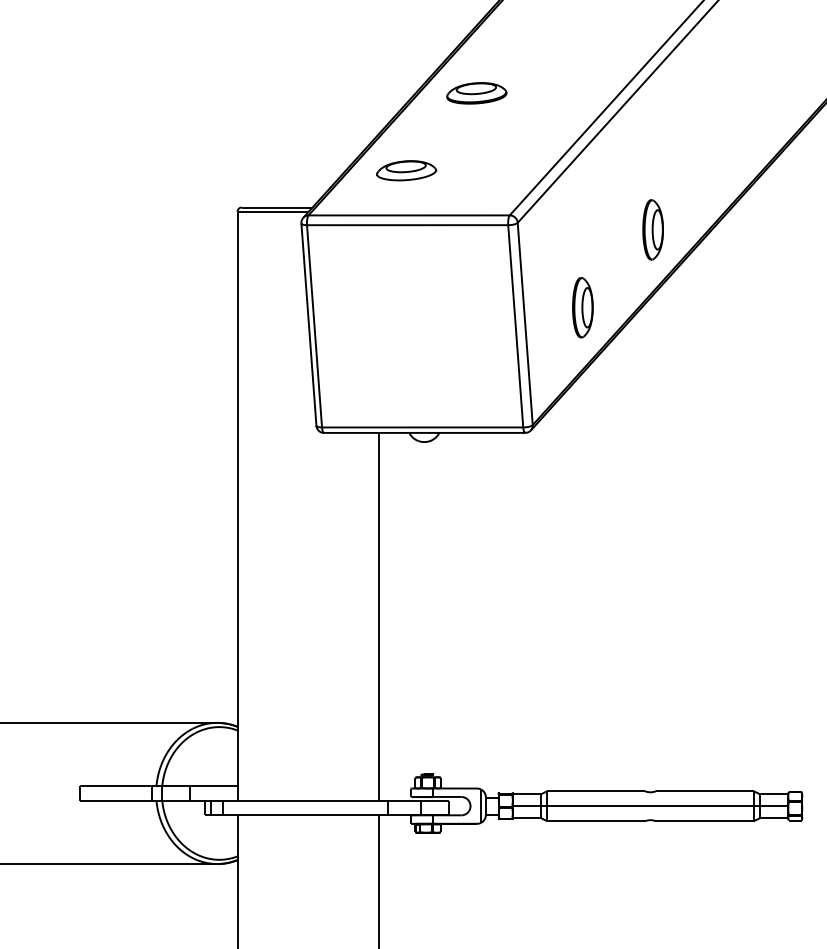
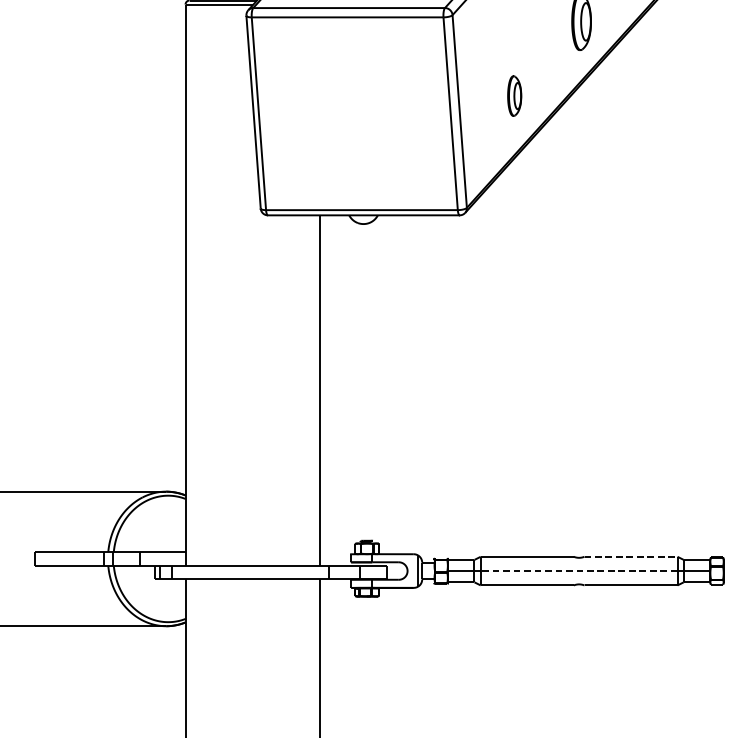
part: (582, 307) -> (514, 95), size x0.7
line: (704, 791) -> (630, 557), solid -> dashed
line: (650, 806) -> (579, 571), solid -> dashed

